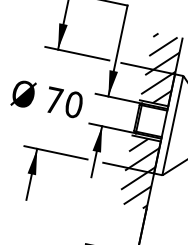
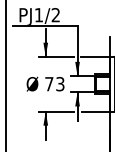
hatch: (161, 68) -> (102, 55), removed
text: (74, 105) -> (60, 84), 70 -> 73
hatch: (139, 172) -> (102, 112), removed

